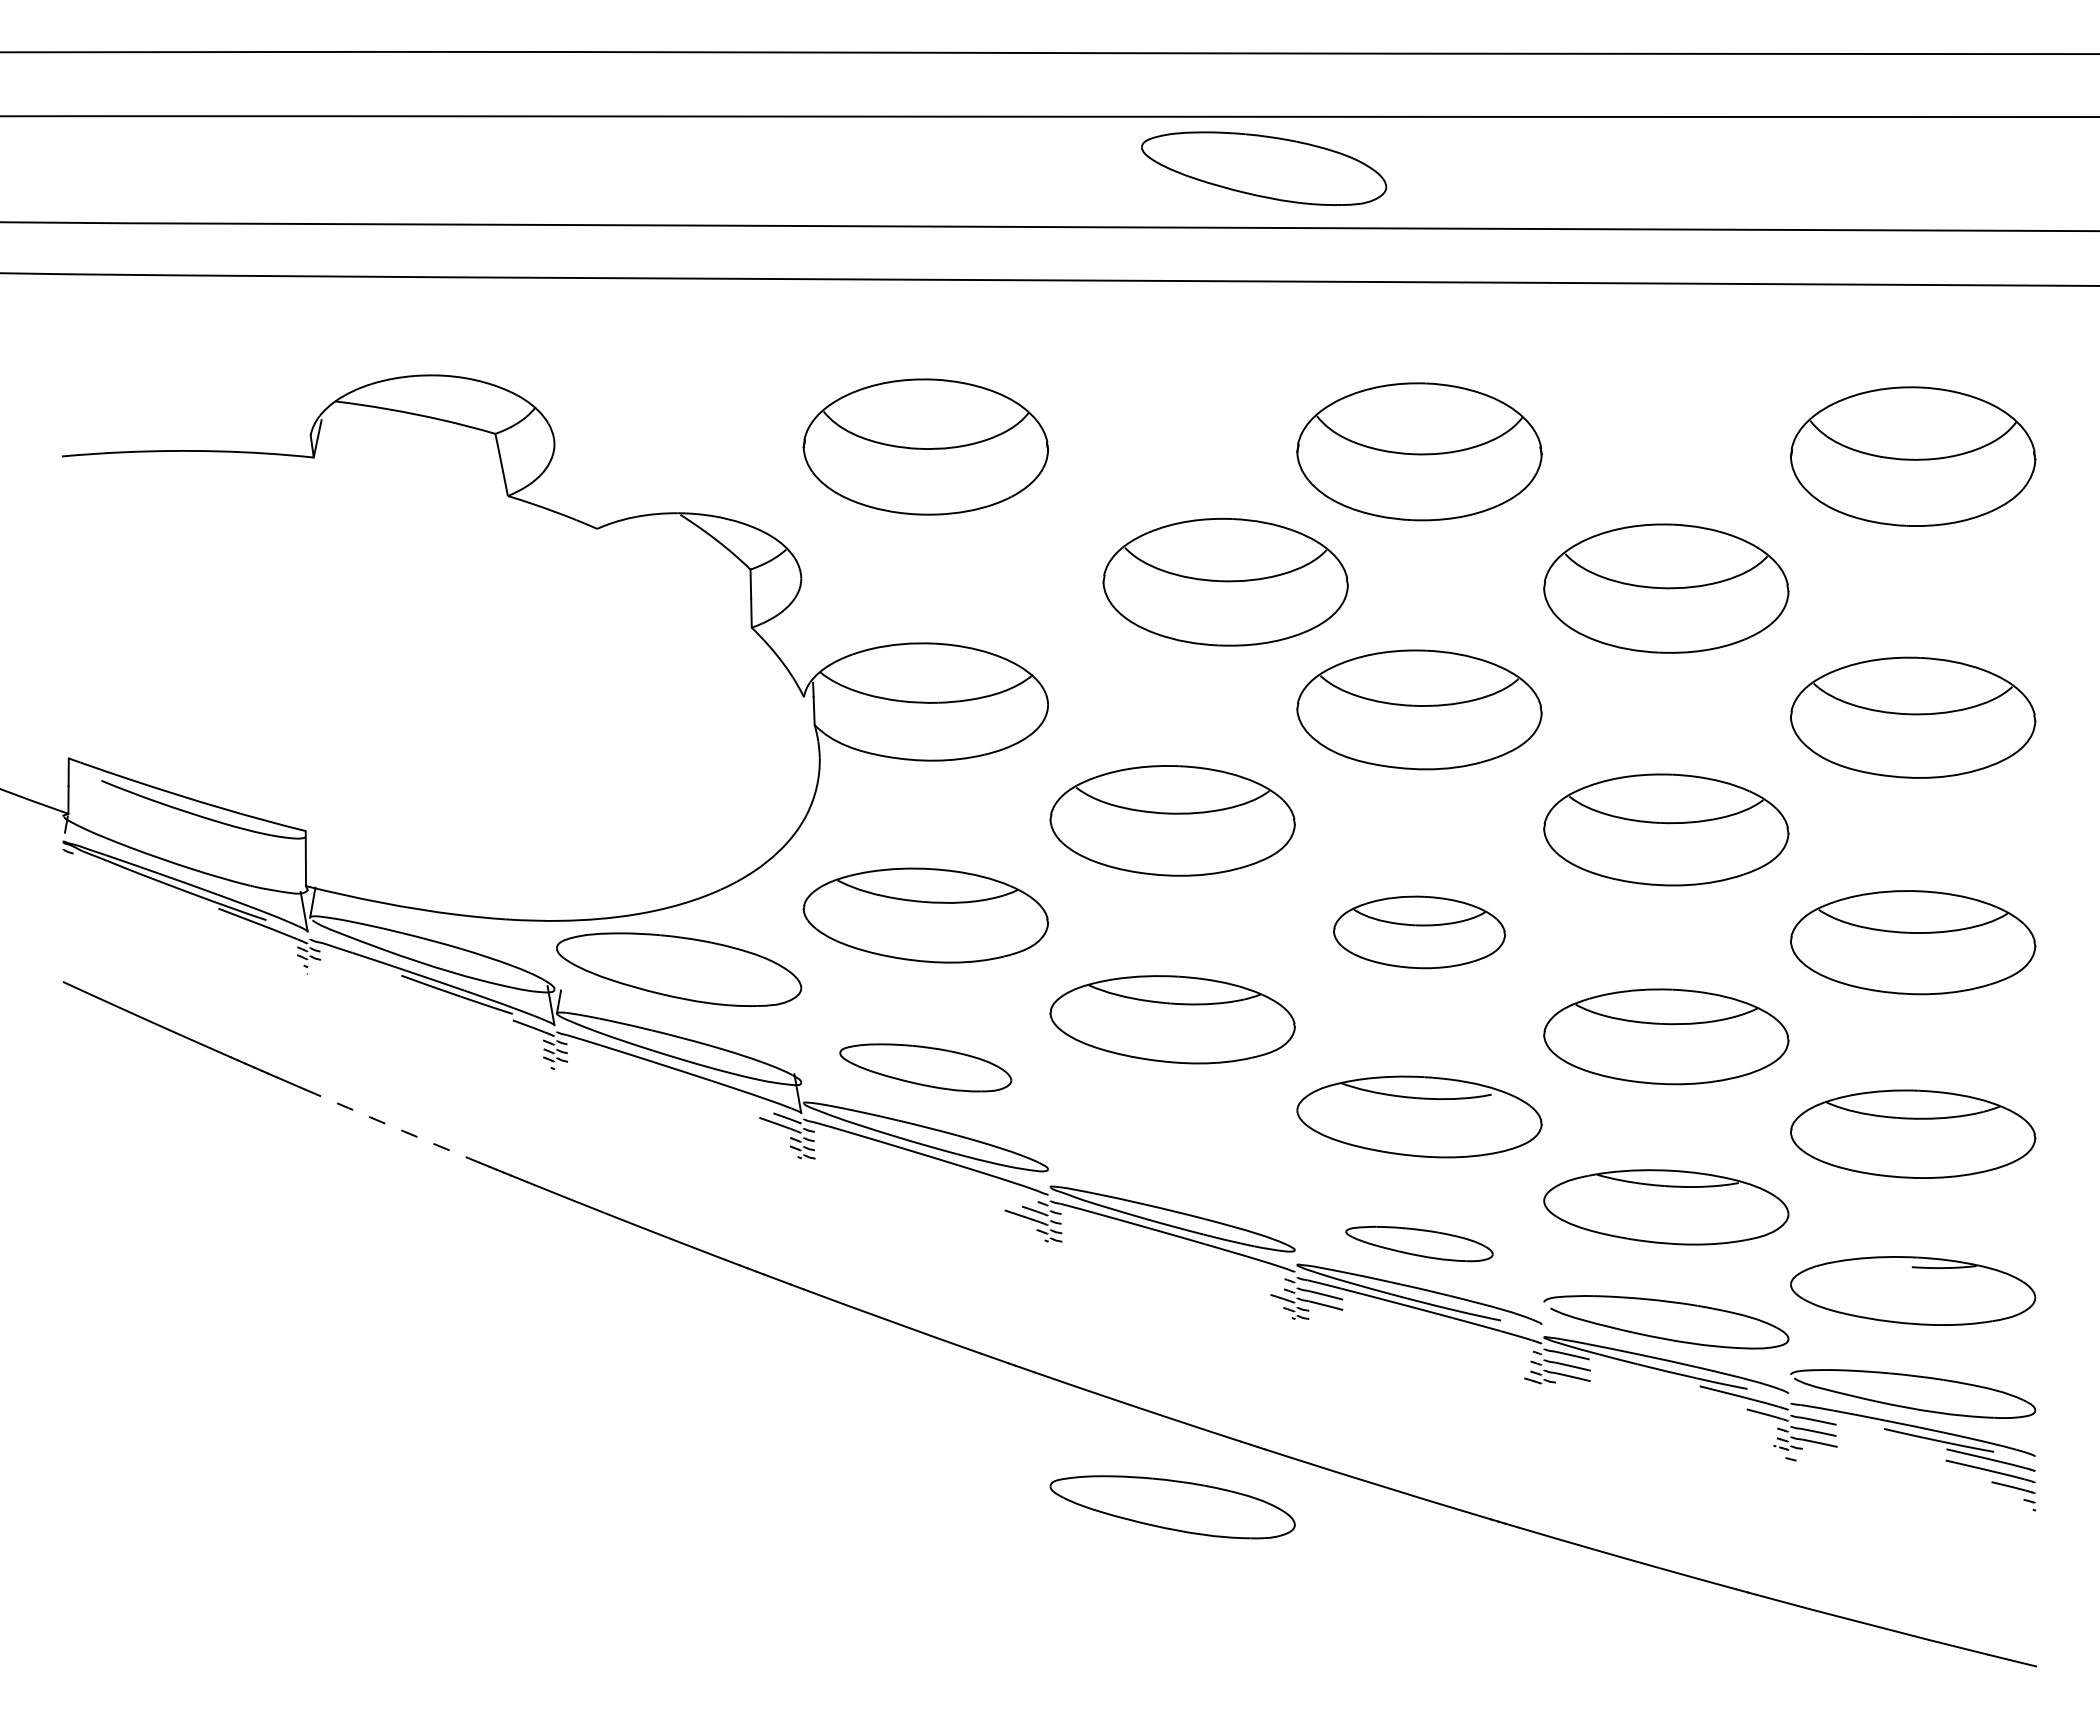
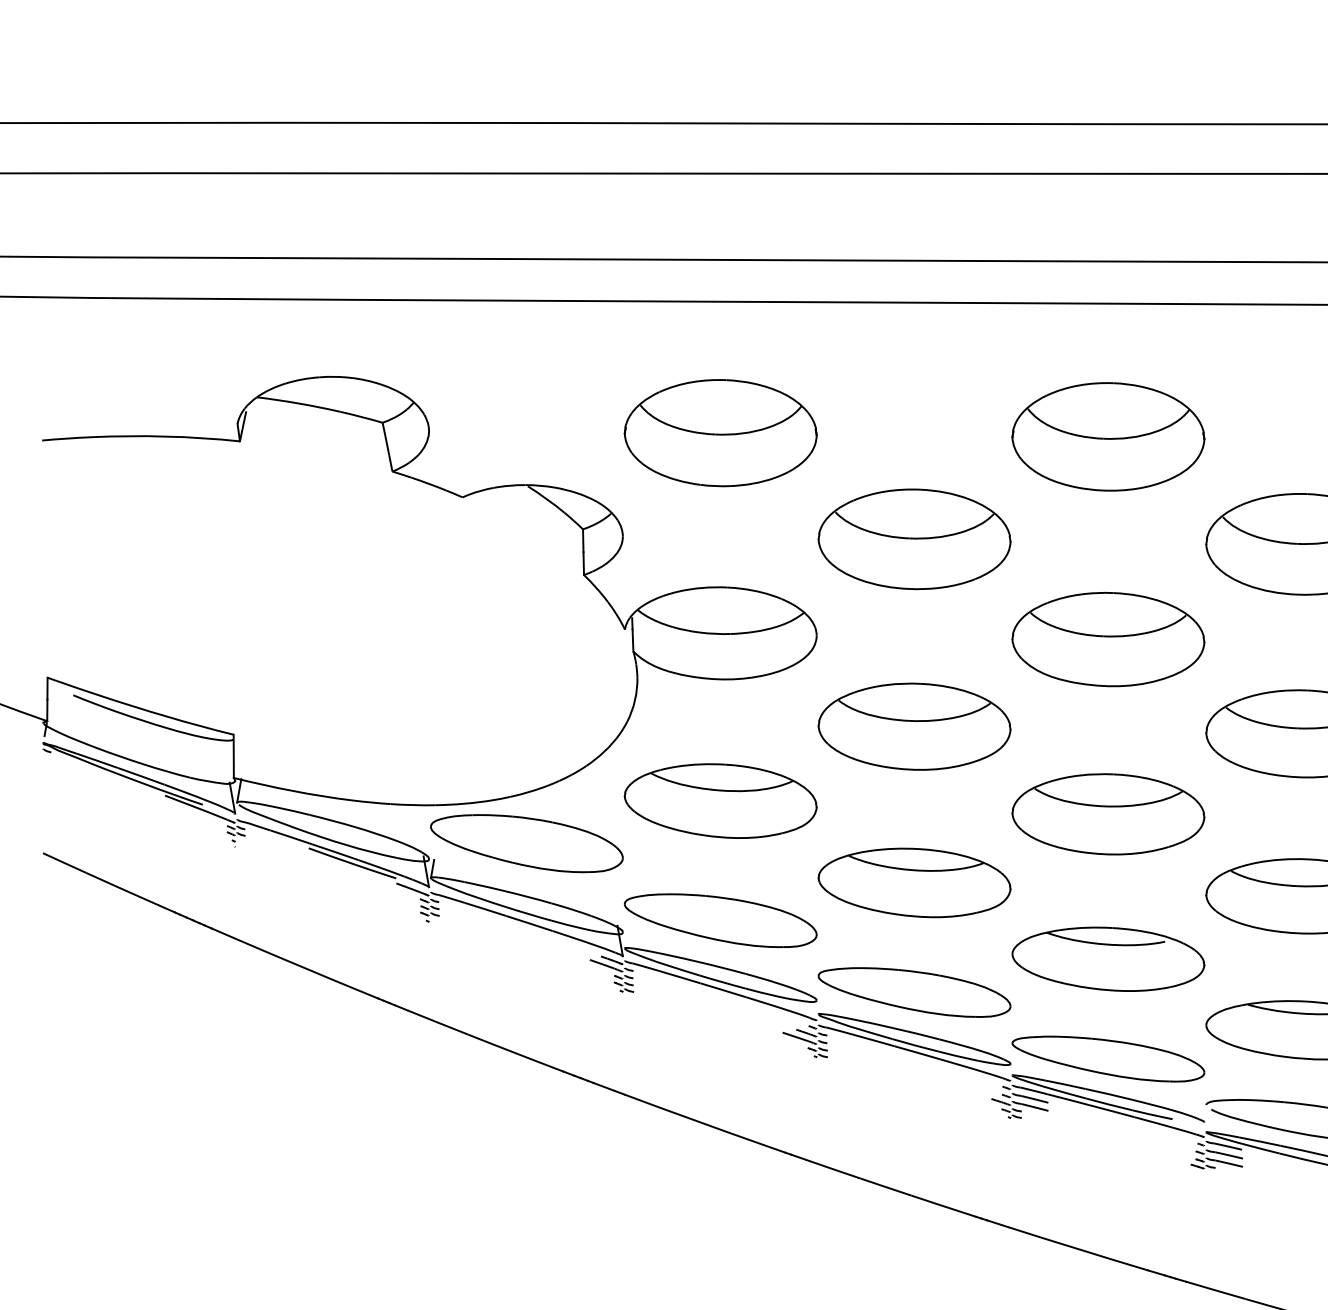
part: (1264, 168) -> (986, 214), removed
part: (1225, 582) -> (914, 539), moved
part: (1419, 932) -> (1108, 814), size x1.43
part: (925, 1067) -> (720, 920), size x1.43
arc: (392, 1126) -> (301, 966), dashed -> solid
part: (1419, 1243) -> (1108, 1058), size x1.67
part: (1172, 1507) -> (914, 992), moved

